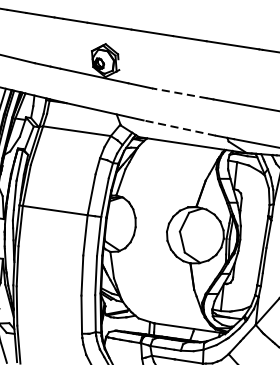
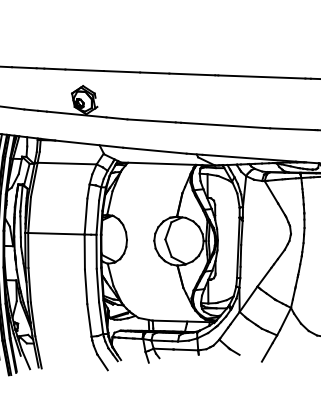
line: (179, 92) -> (151, 120), dashed -> solid
line: (179, 127) -> (154, 150), dashed -> solid

